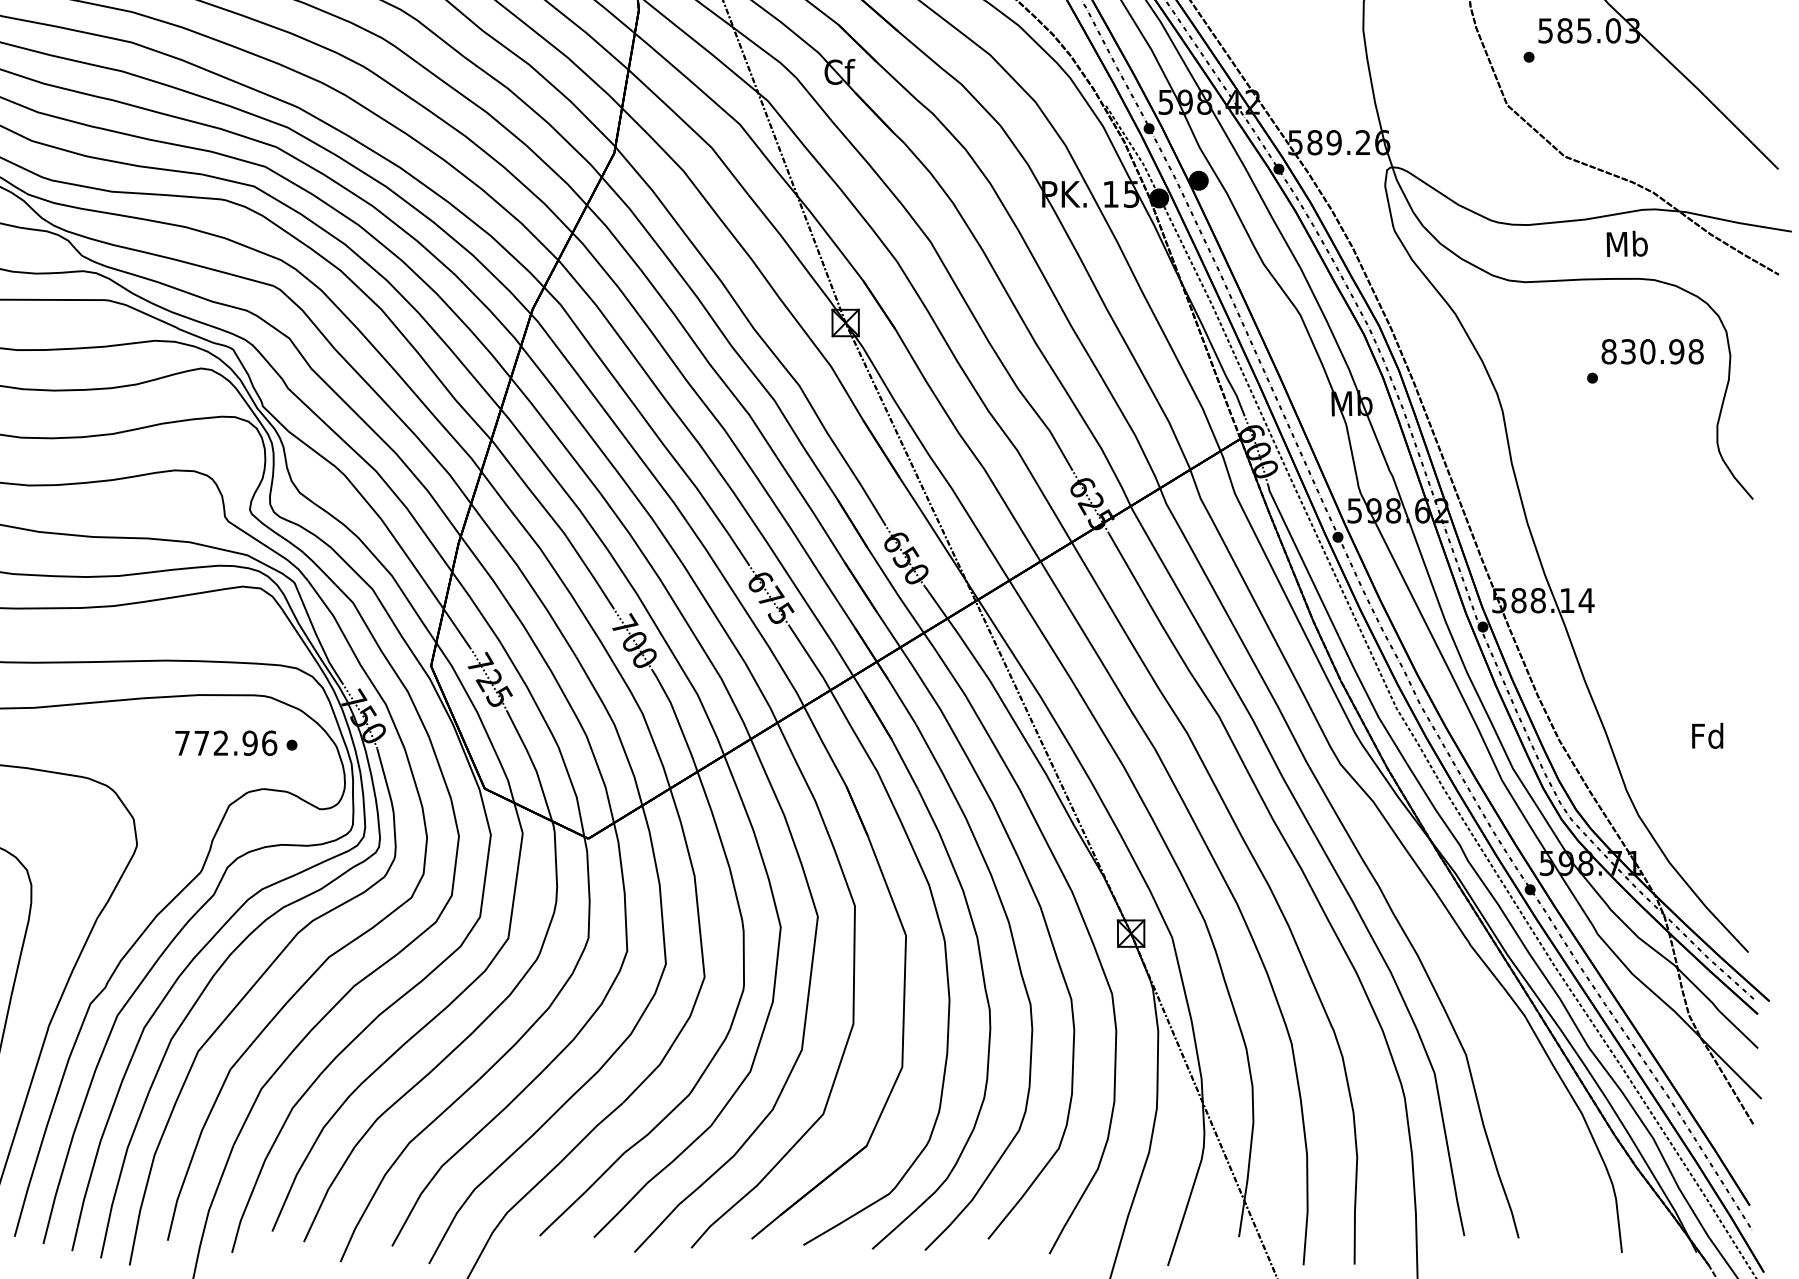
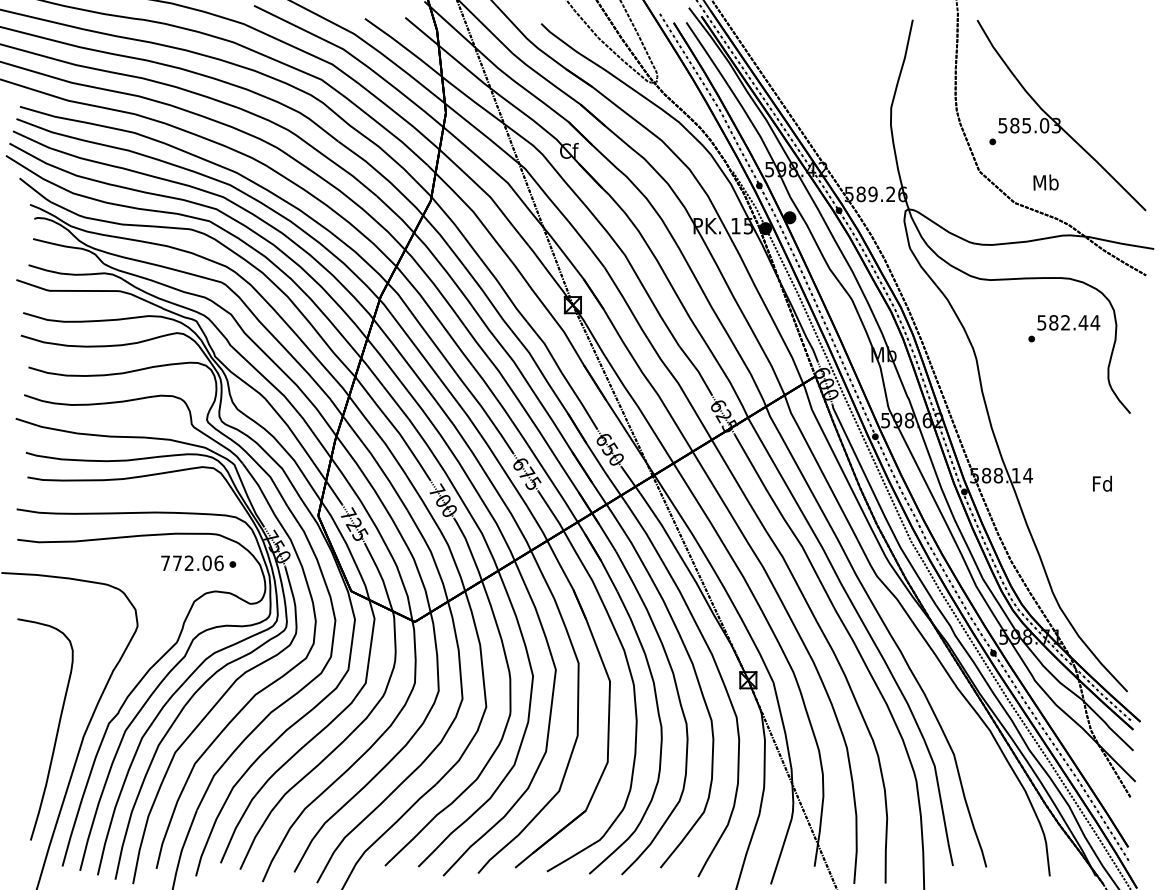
text: (1626, 243) -> (1045, 182), moved
text: (1652, 351) -> (1068, 322), 830.98 -> 582.44
text: (1707, 735) -> (1102, 483), moved
text: (249, 743) -> (206, 563), 772.96 -> 772.06

